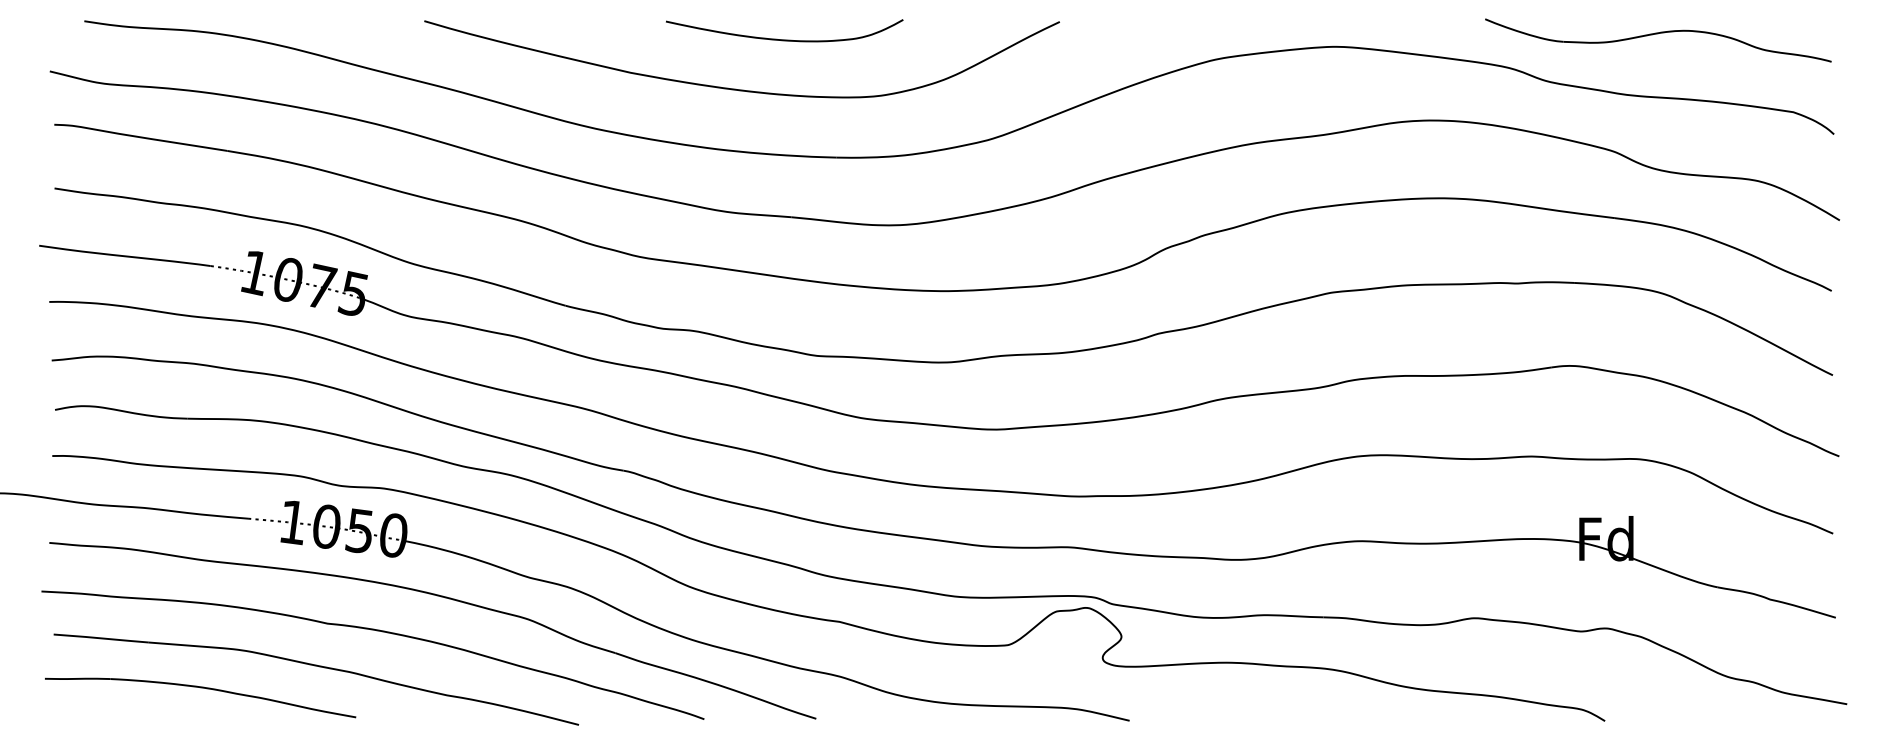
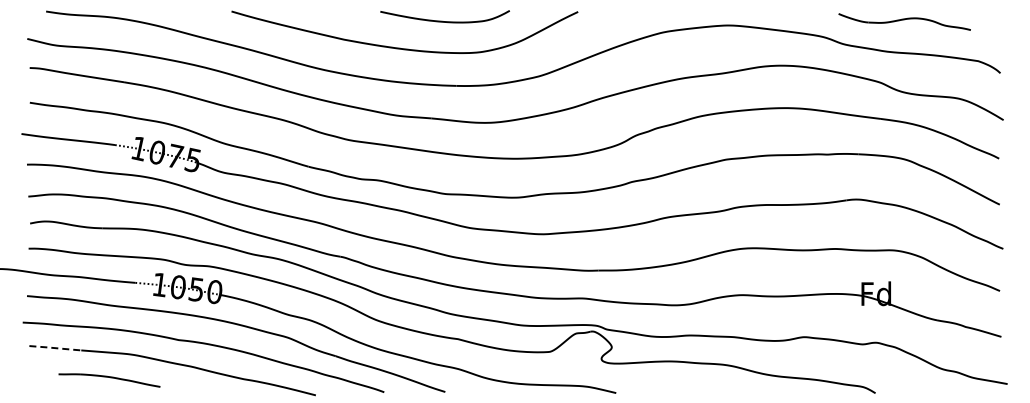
curve: (779, 37) -> (442, 20), moved
part: (1658, 39) -> (904, 21), size x0.7
line: (101, 639) -> (55, 348), solid -> dashed
part: (200, 697) -> (109, 380), size x0.6

